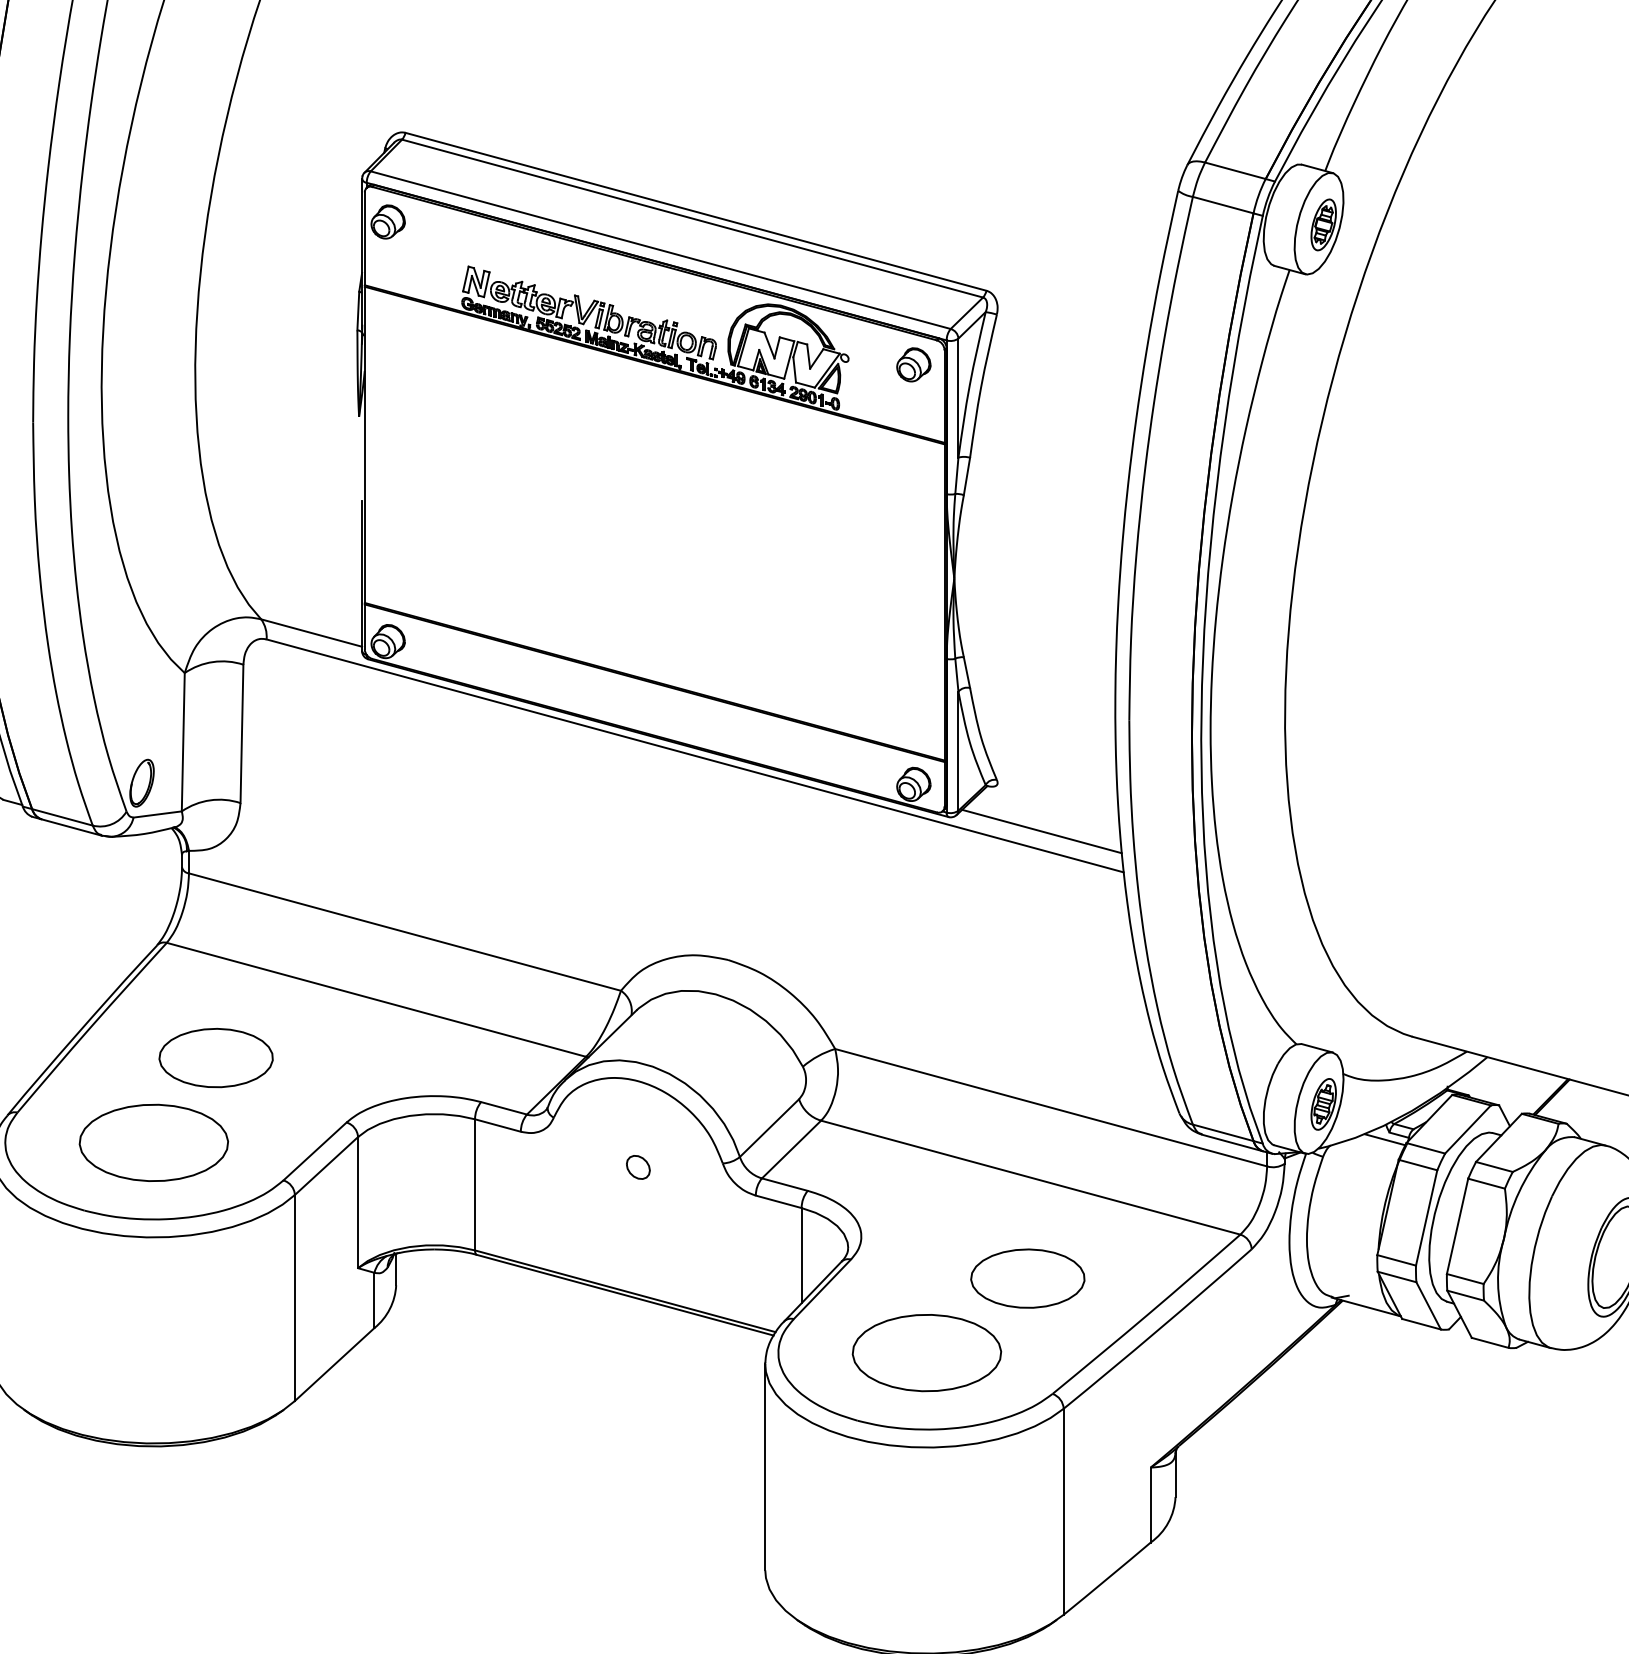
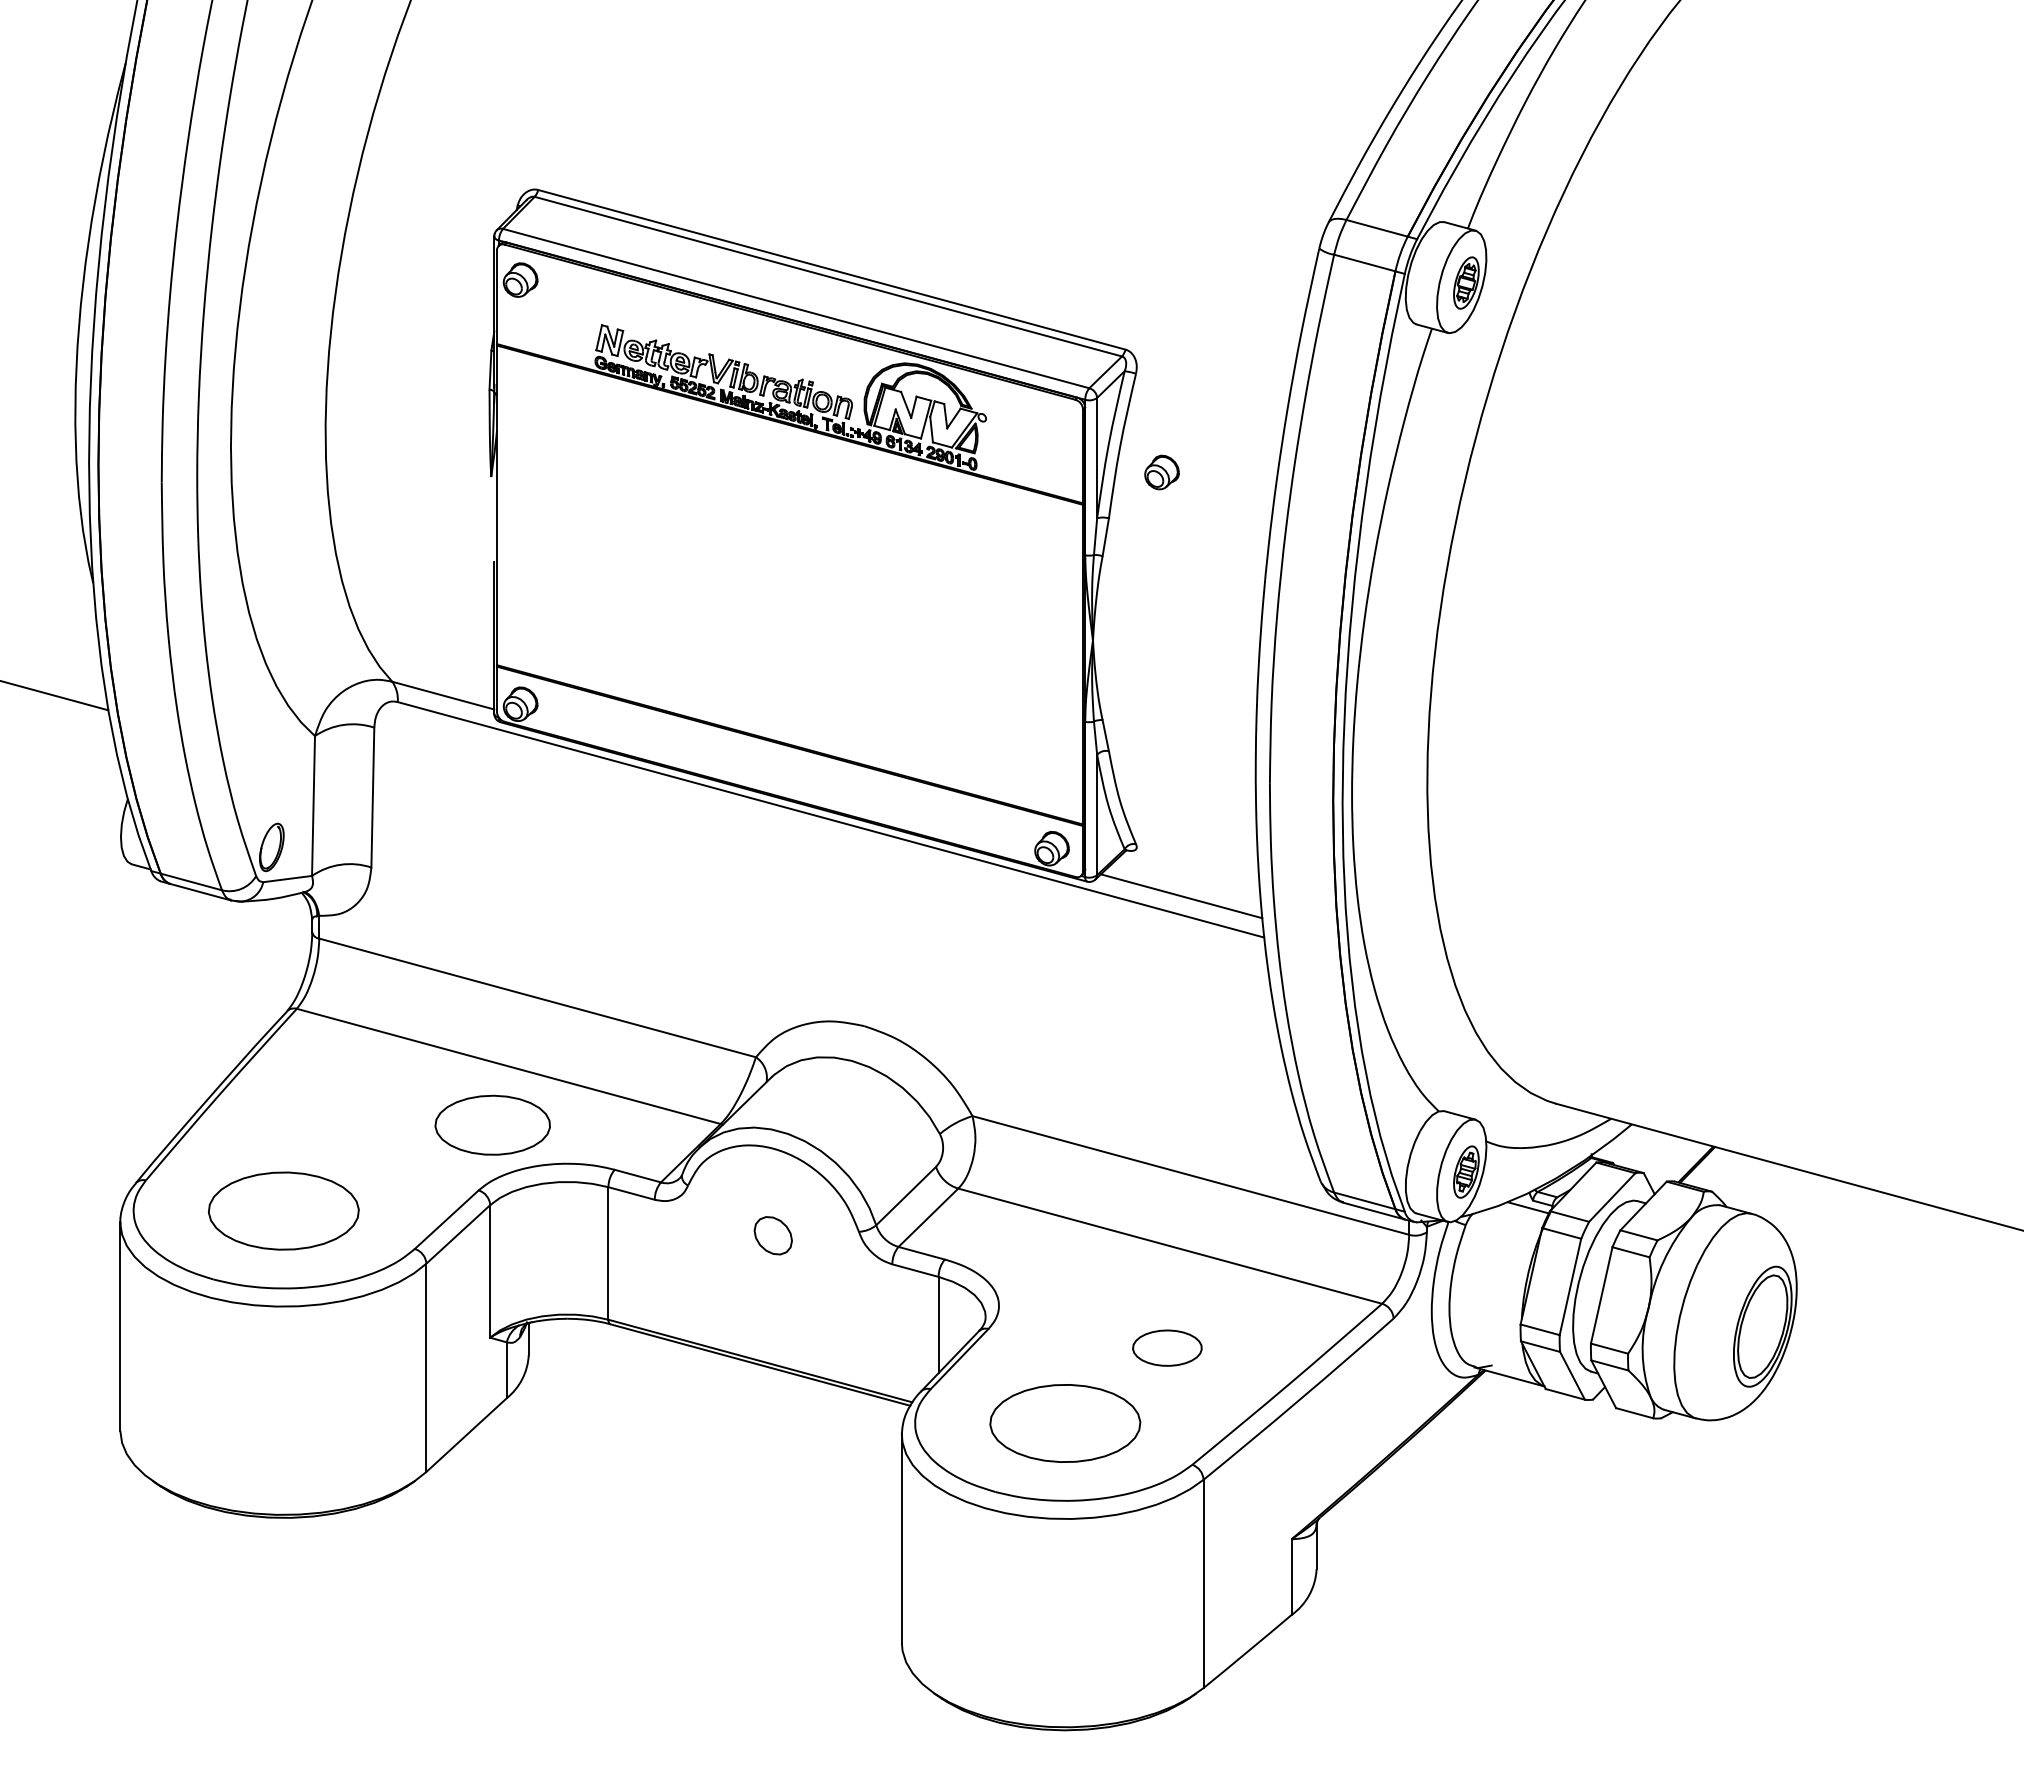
part: (913, 364) -> (1161, 472), moved
part: (215, 1057) -> (492, 1124), moved
part: (638, 1167) -> (773, 1235), size x1.6
part: (1028, 1277) -> (1167, 1347), size x0.6

